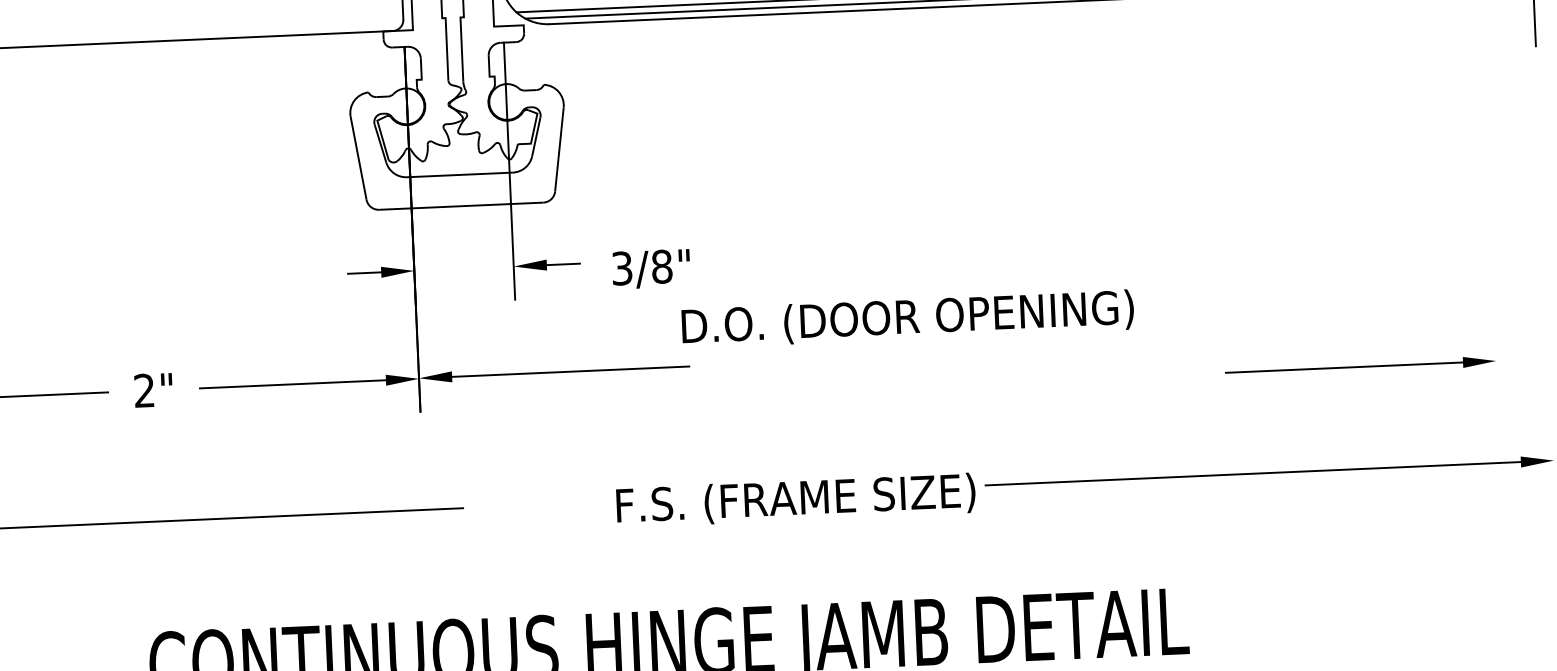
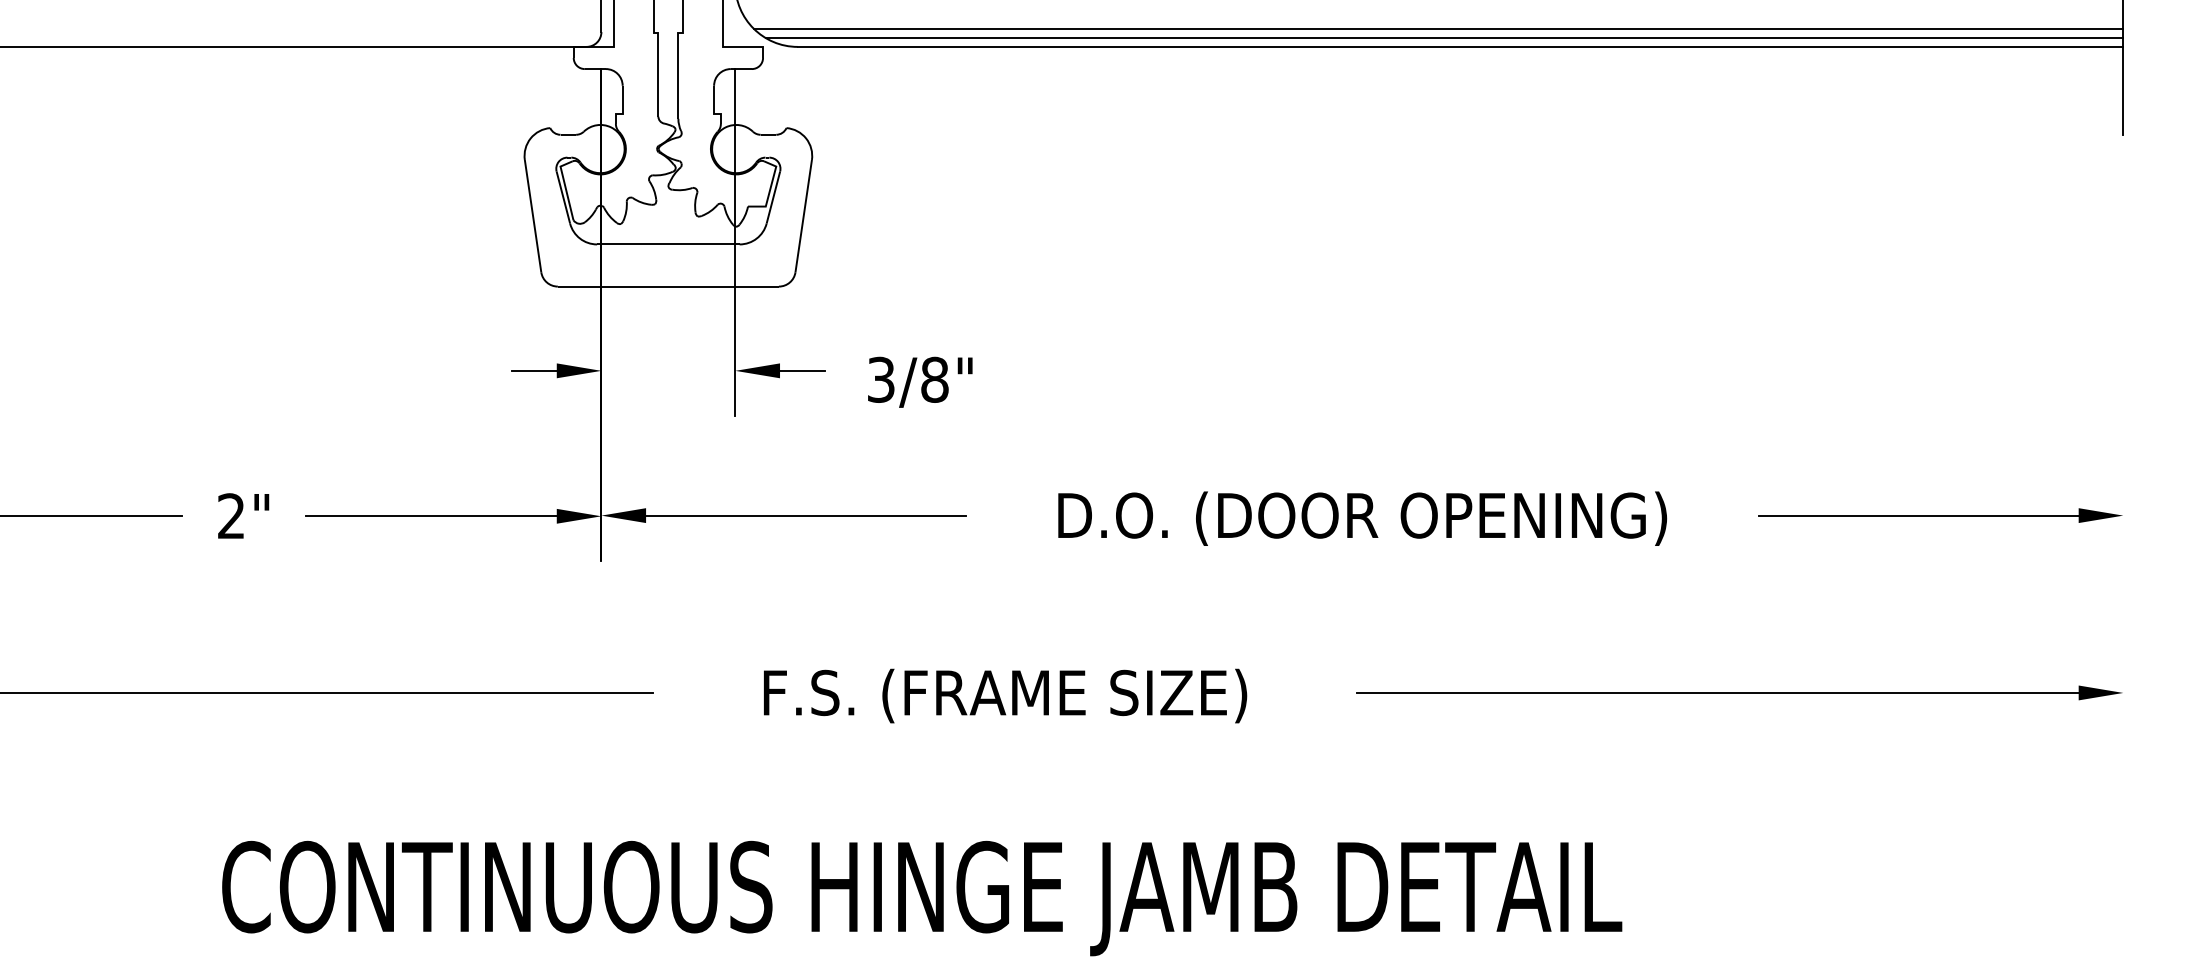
text: (907, 318) -> (1362, 518), moved
part: (1360, 366) -> (1940, 515), moved
text: (796, 500) -> (1005, 695), moved

